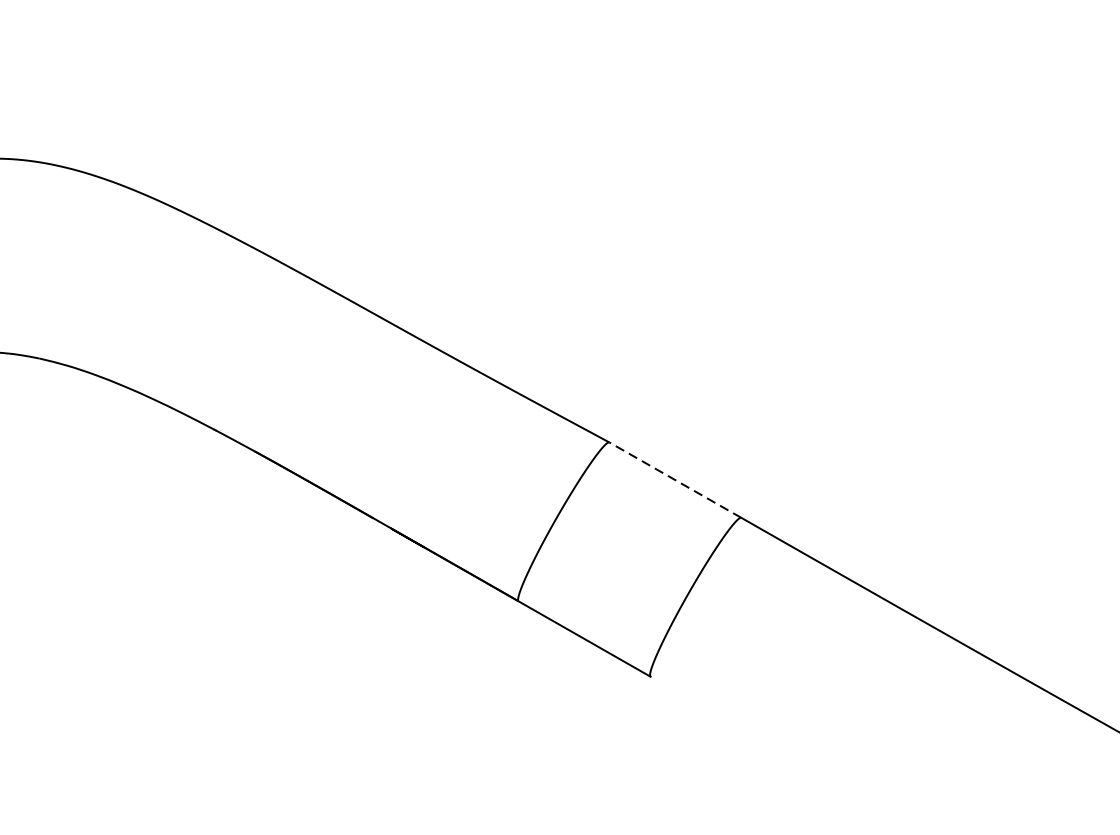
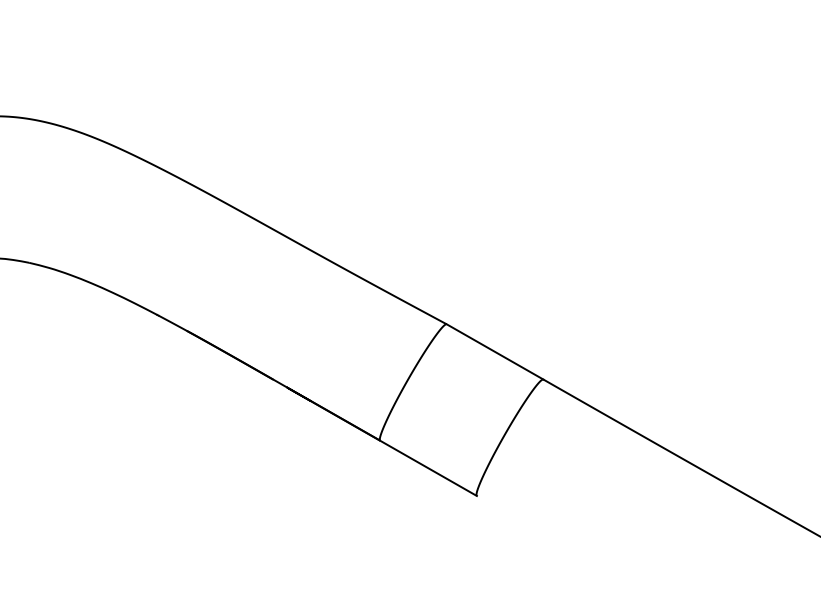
line: (675, 479) -> (495, 351), dashed -> solid

